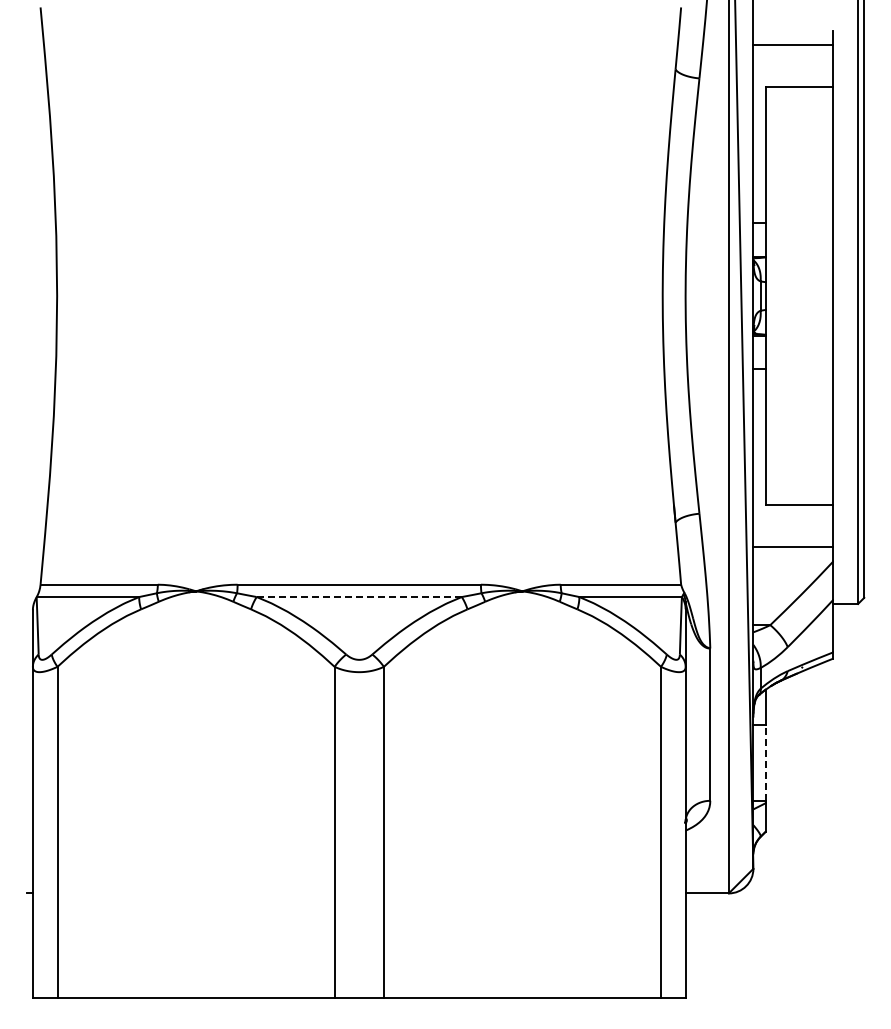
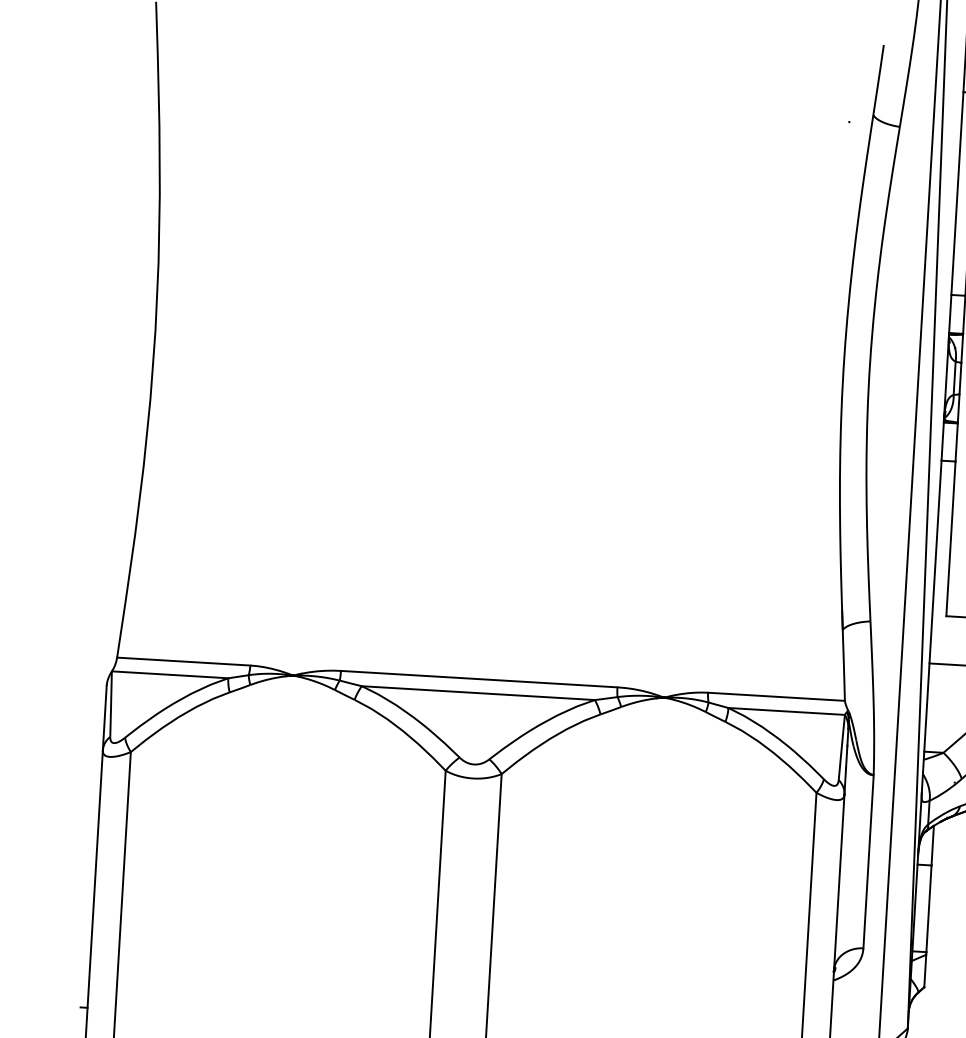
line: (359, 597) -> (478, 693), dashed -> solid
line: (765, 762) -> (928, 908), dashed -> solid

